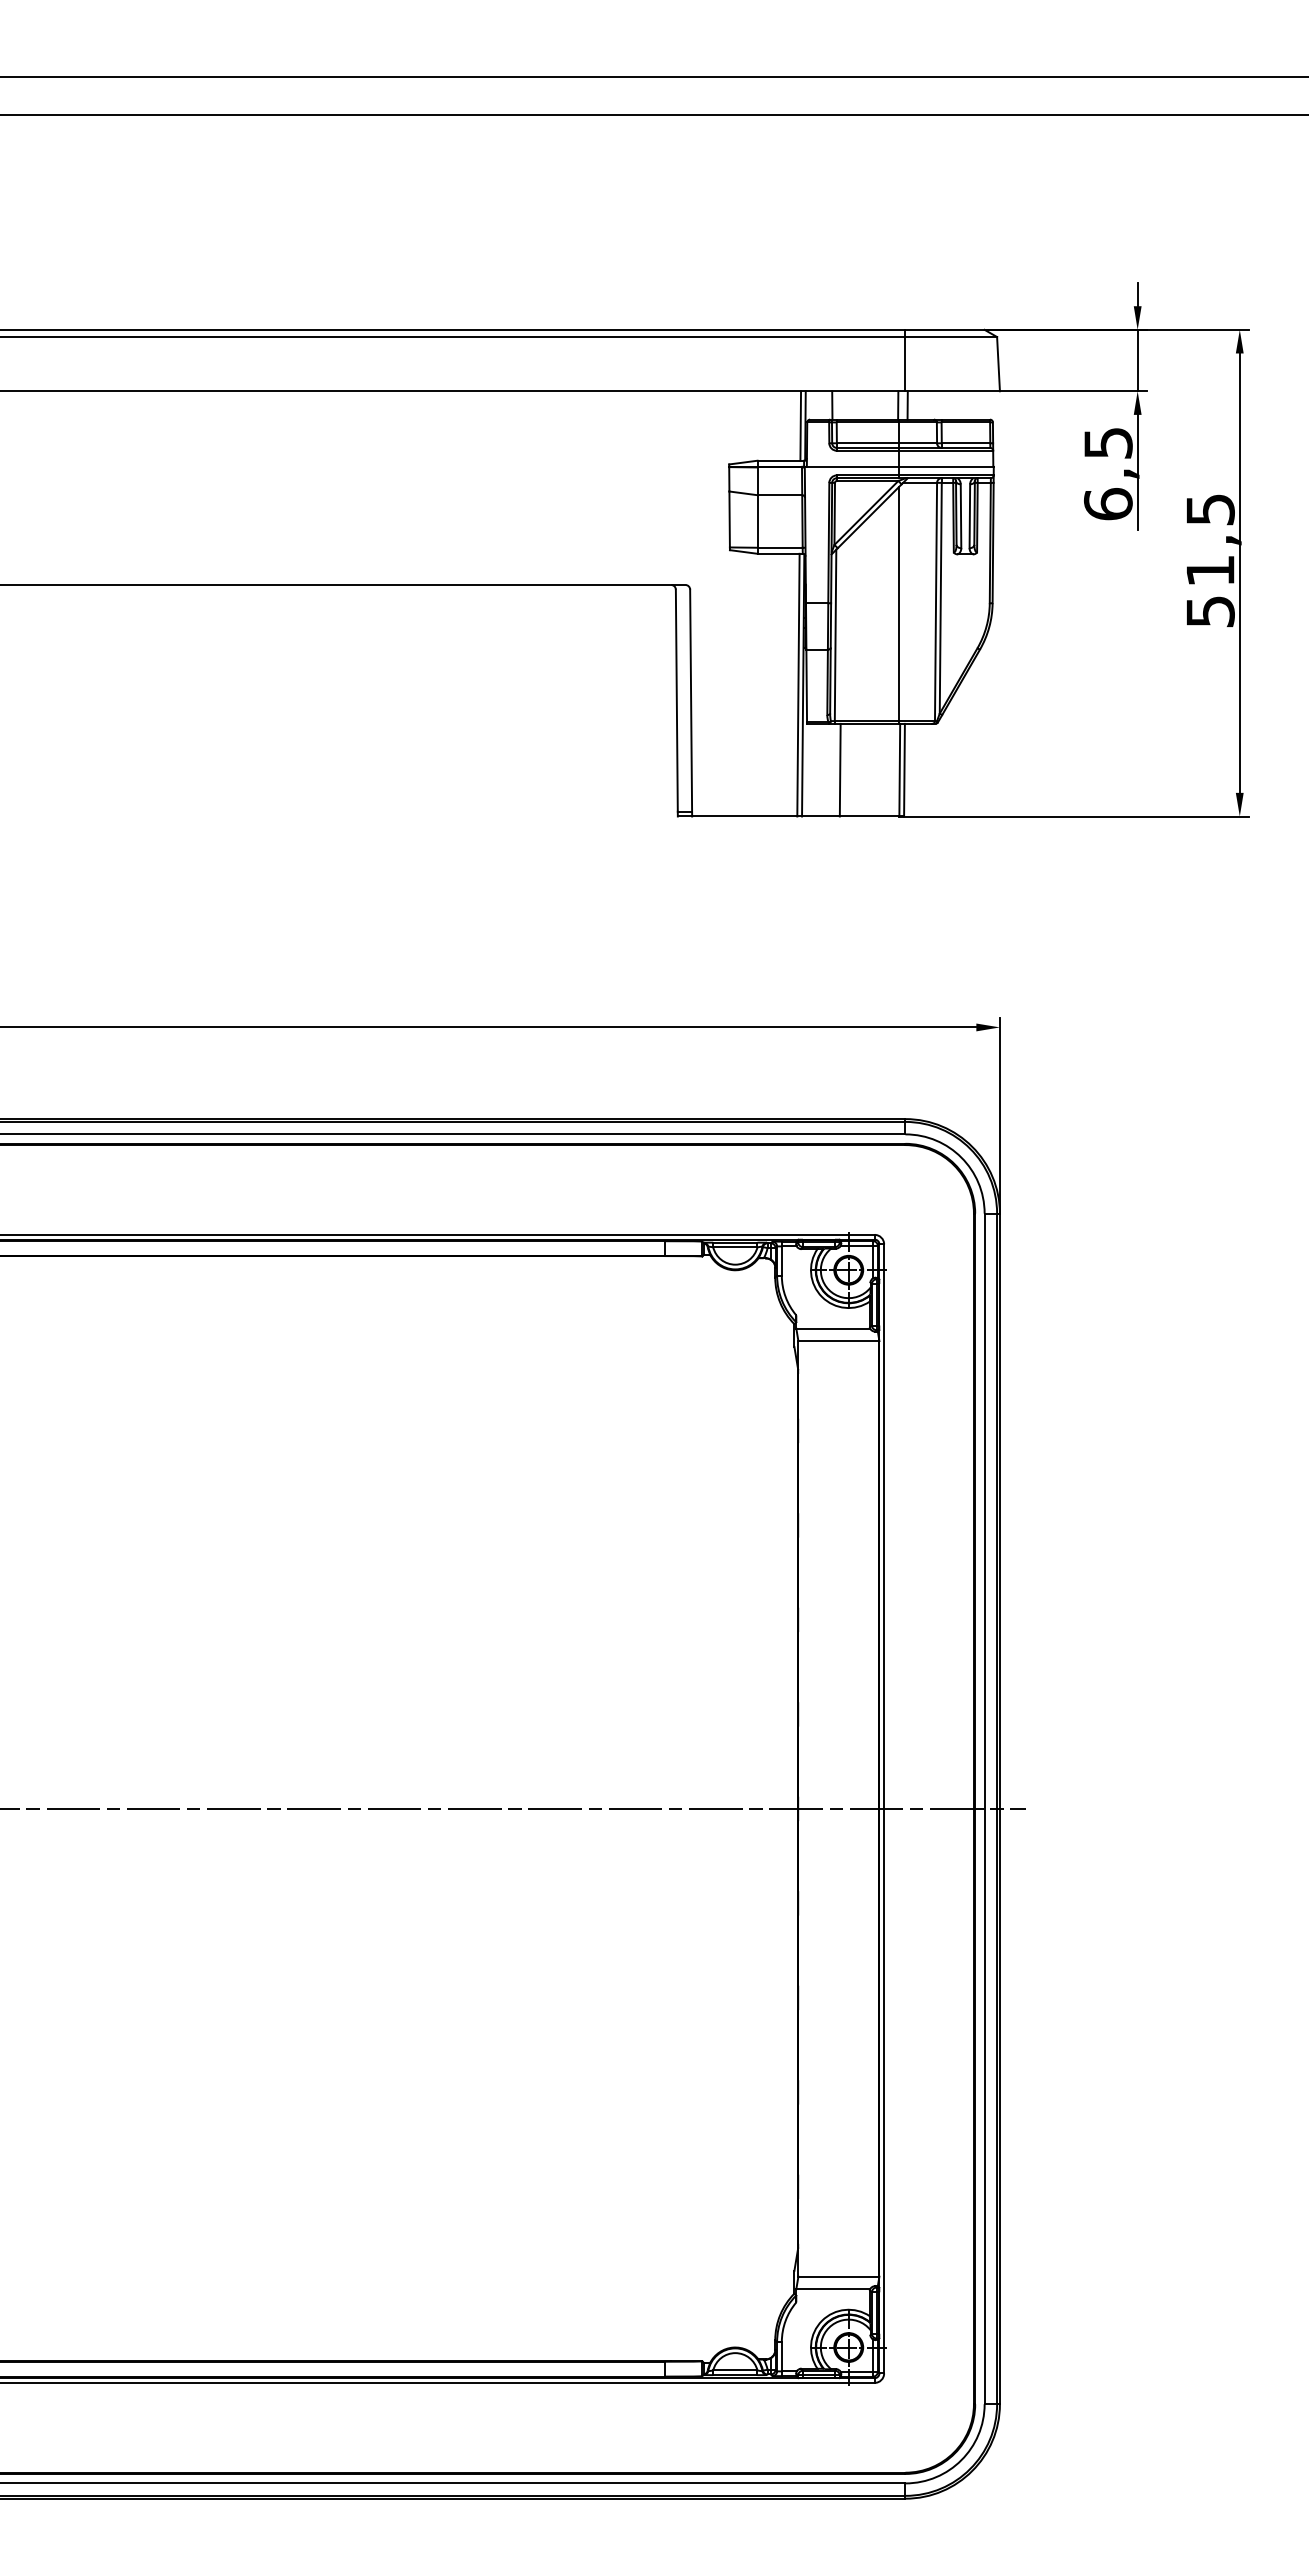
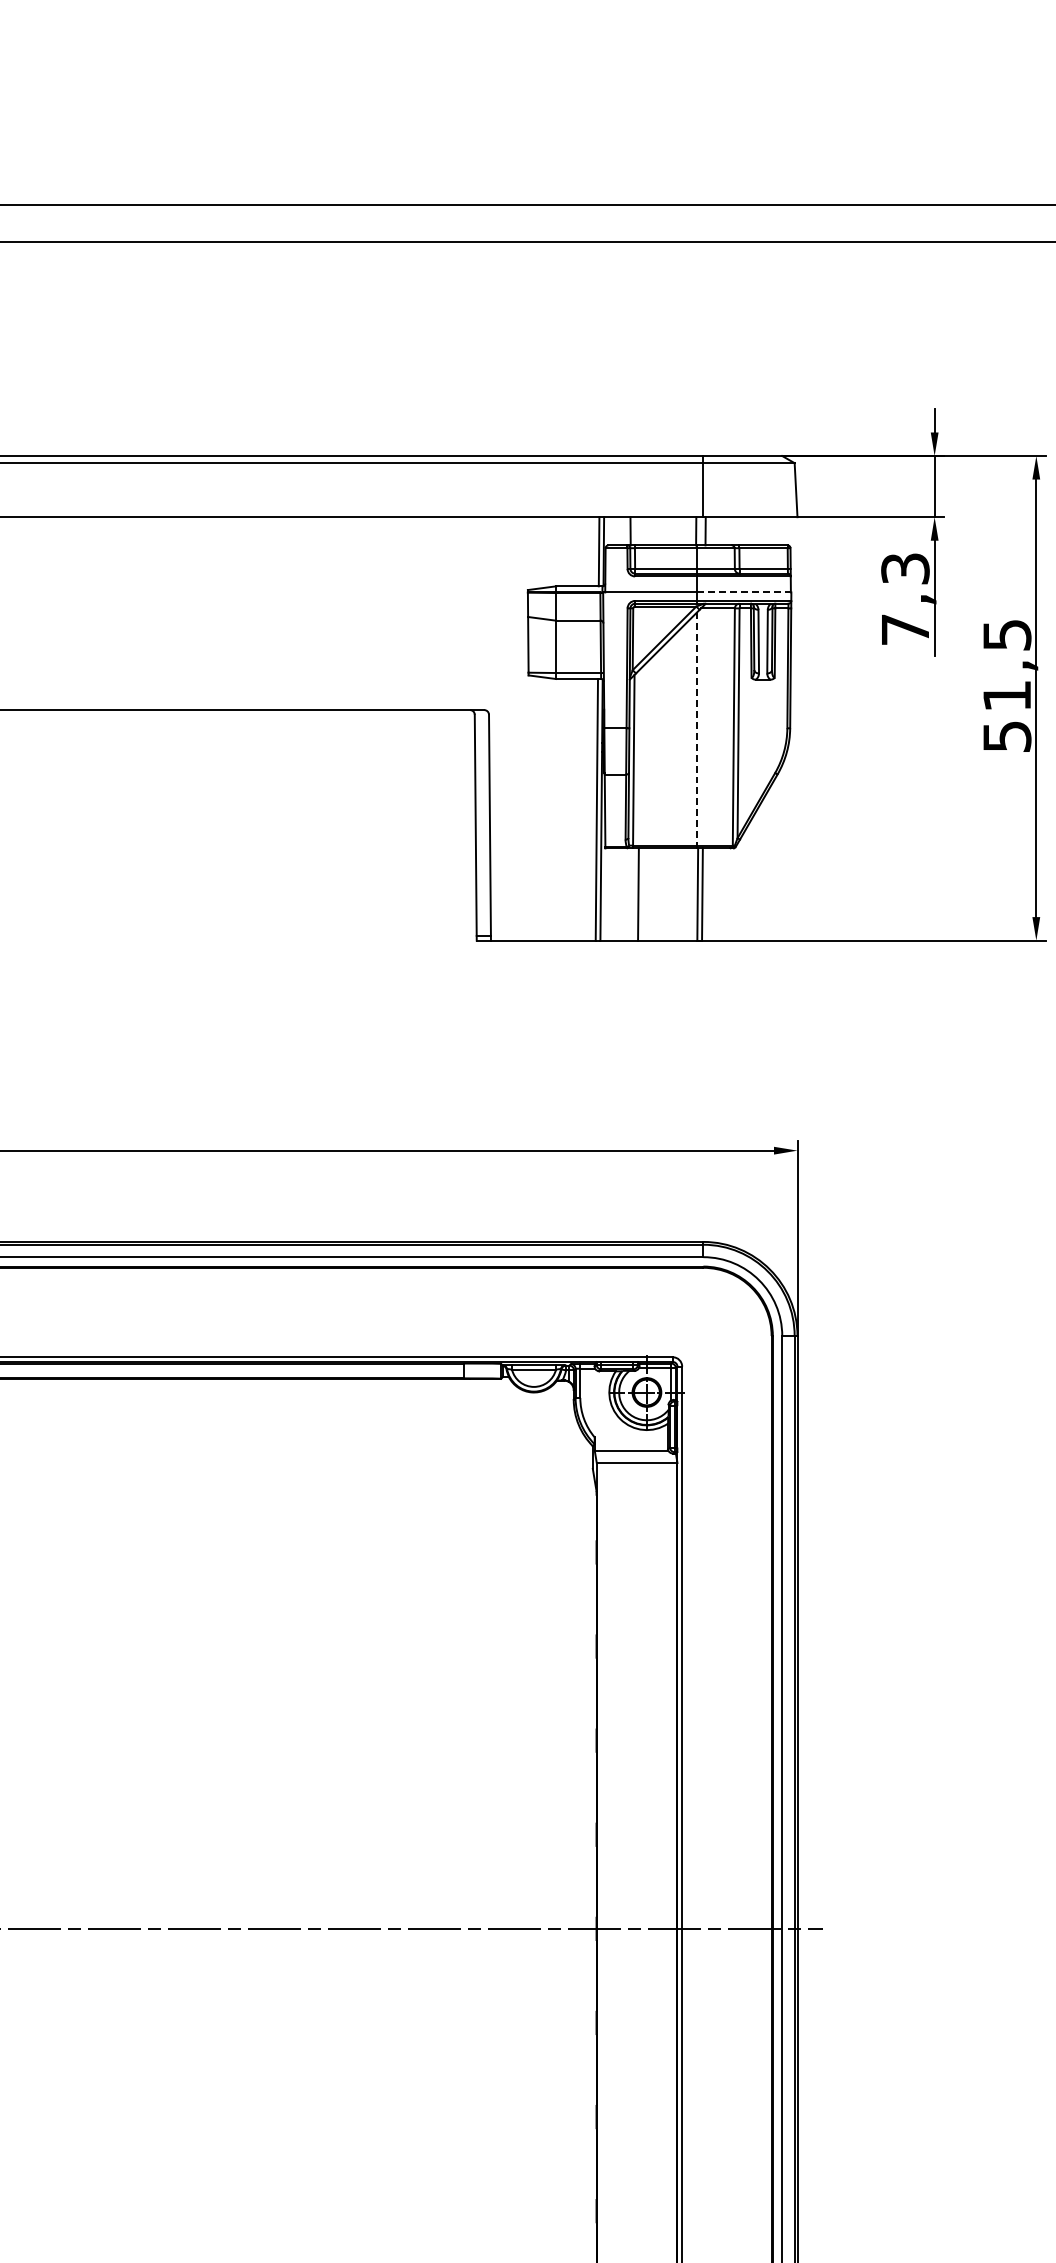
line: (947, 466) -> (745, 592), solid -> dashed
text: (1108, 473) -> (905, 599), 6,5 -> 7,3
line: (899, 604) -> (697, 729), solid -> dashed

